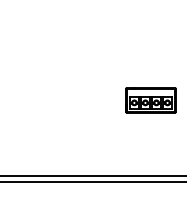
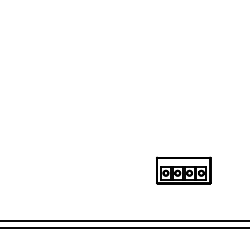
part: (150, 100) -> (183, 170), moved

